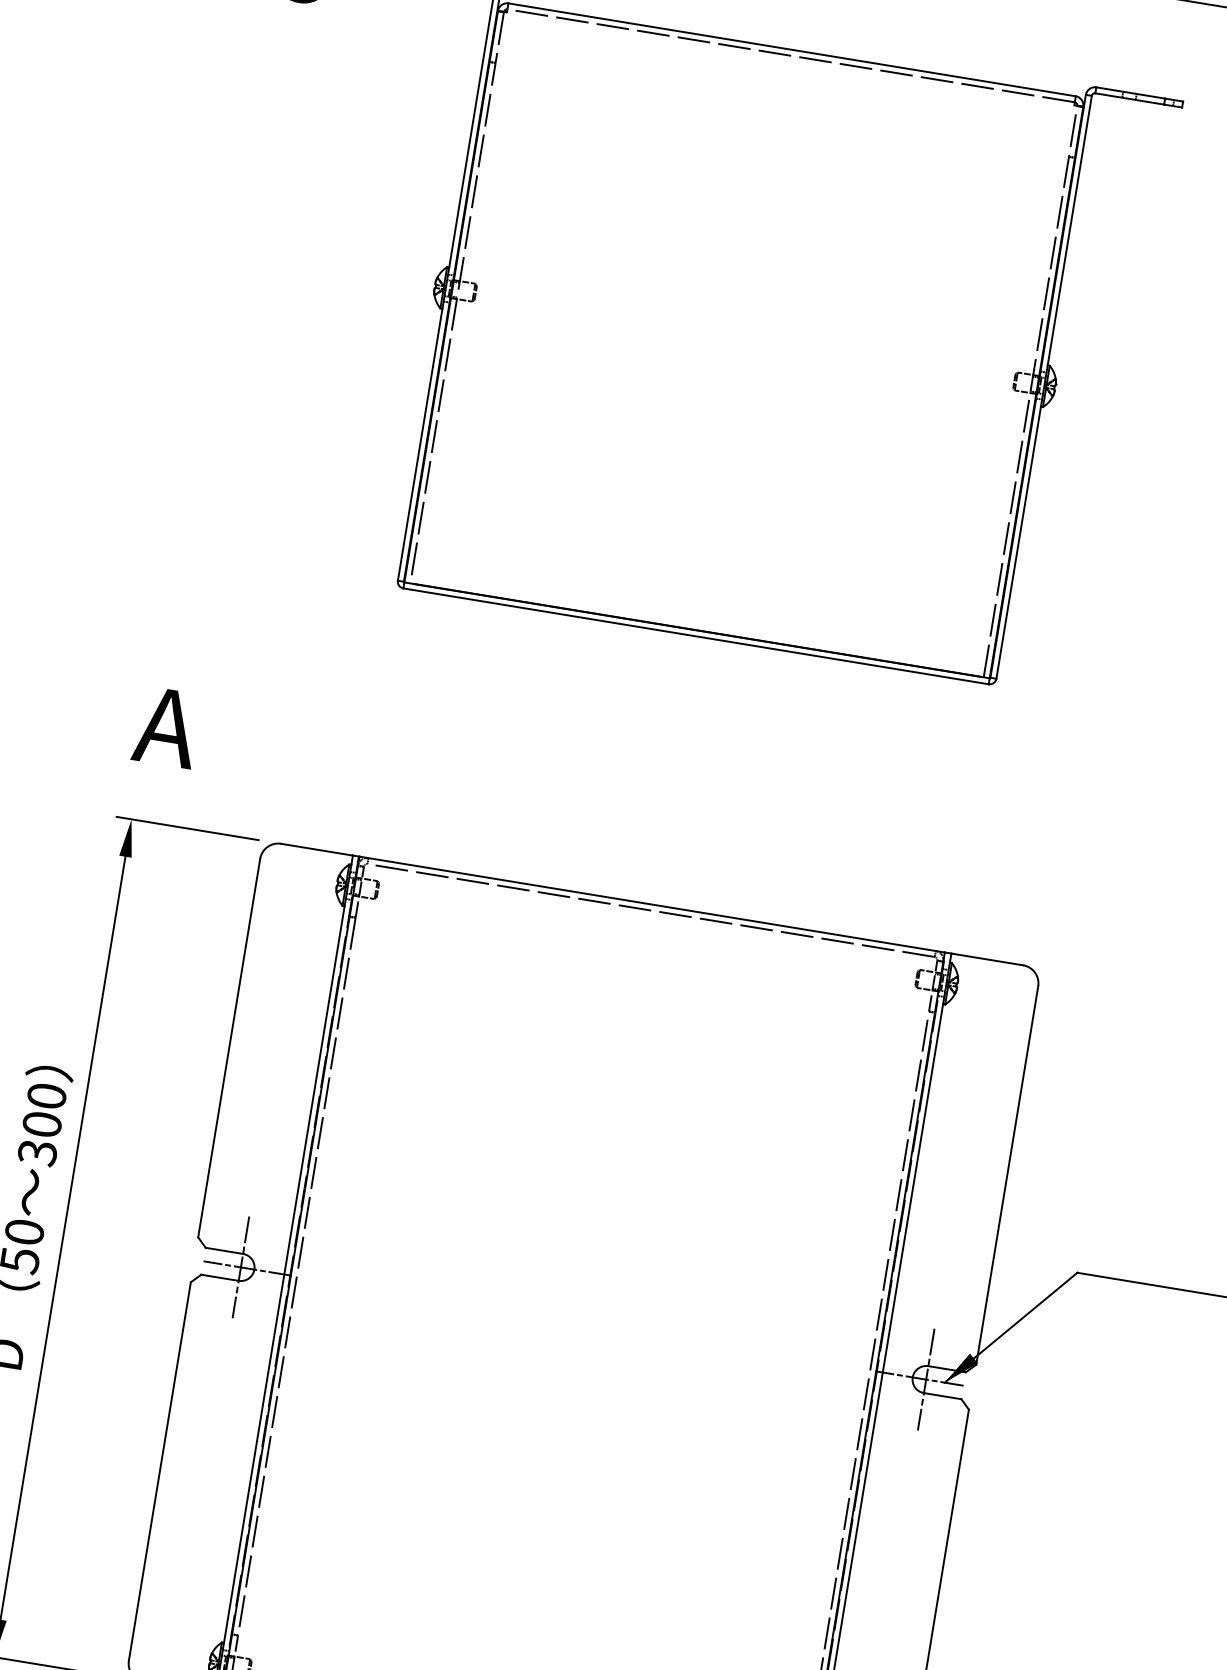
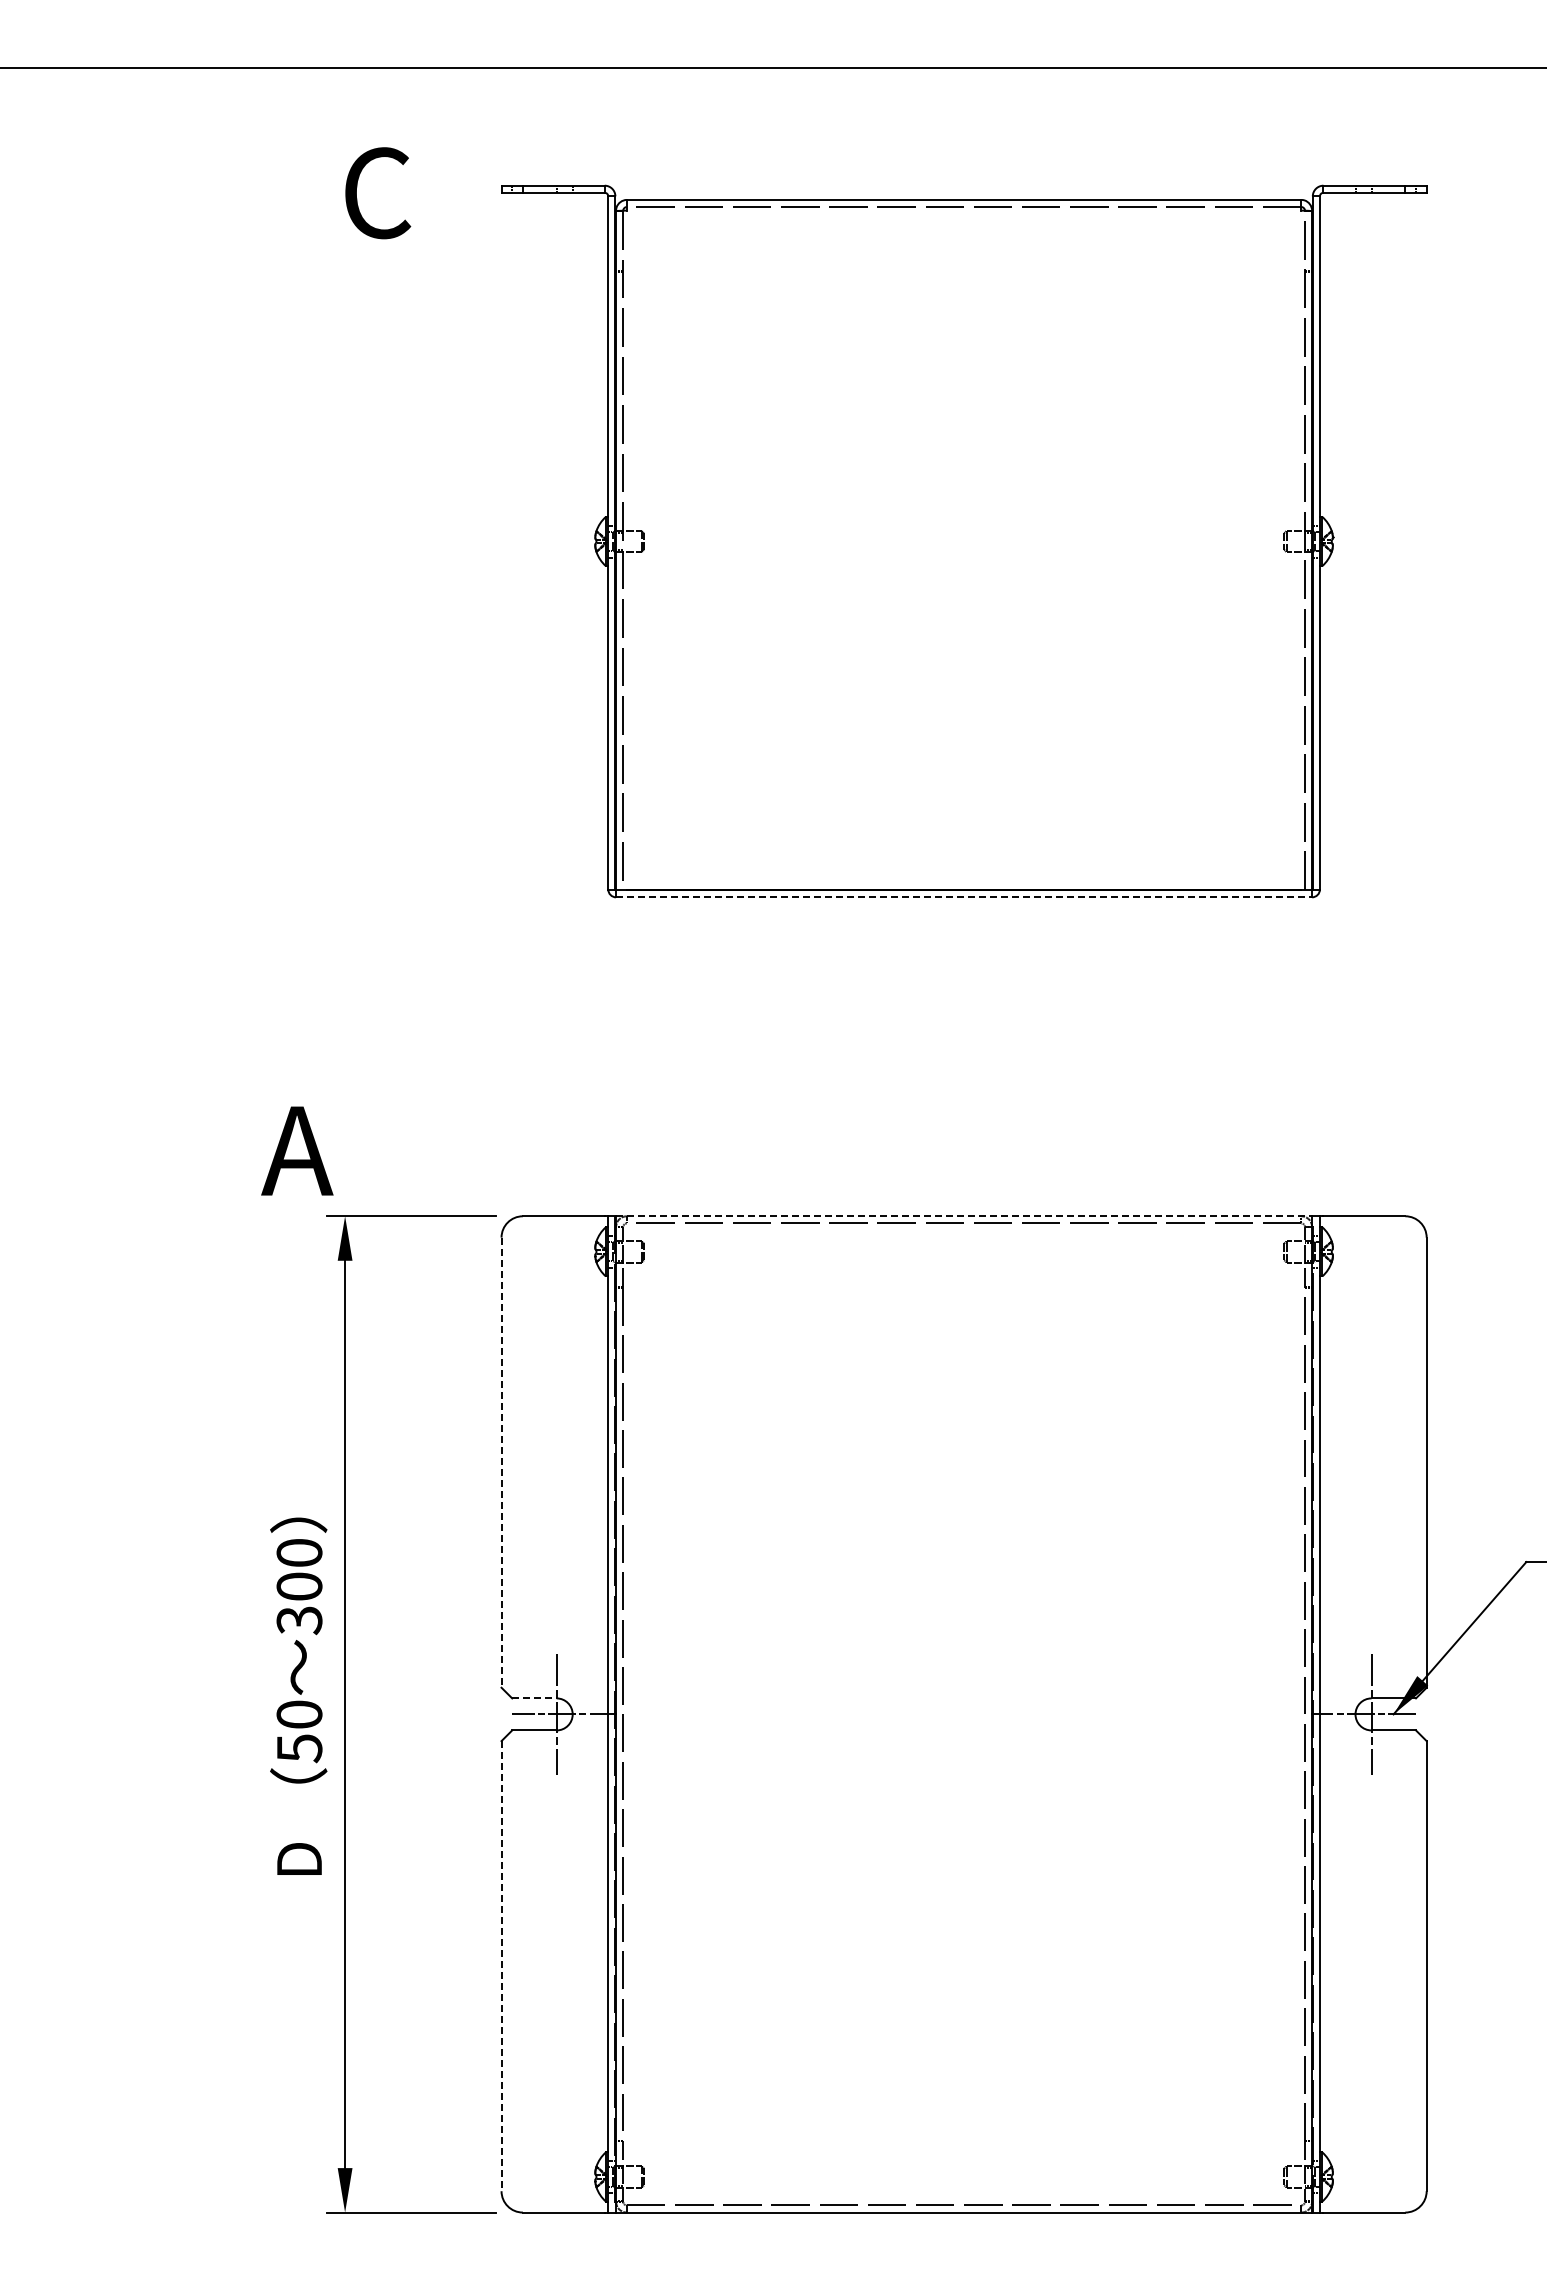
line: (696, 636) -> (964, 897), solid -> dashed
text: (166, 726) -> (297, 1150), moved
line: (652, 904) -> (964, 1216), solid -> dashed
line: (229, 1048) -> (501, 1463), solid -> dashed
line: (224, 1250) -> (534, 1698), solid -> dashed
line: (159, 1471) -> (501, 1966), solid -> dashed

